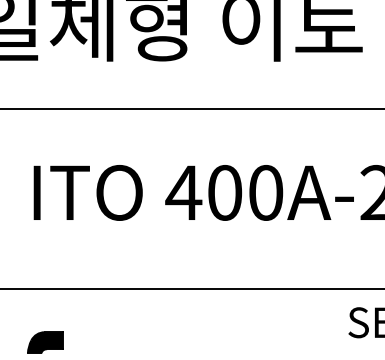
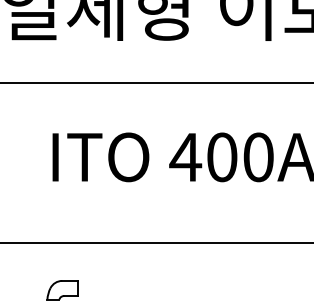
fill: (44, 342) -> (62, 290), removed

